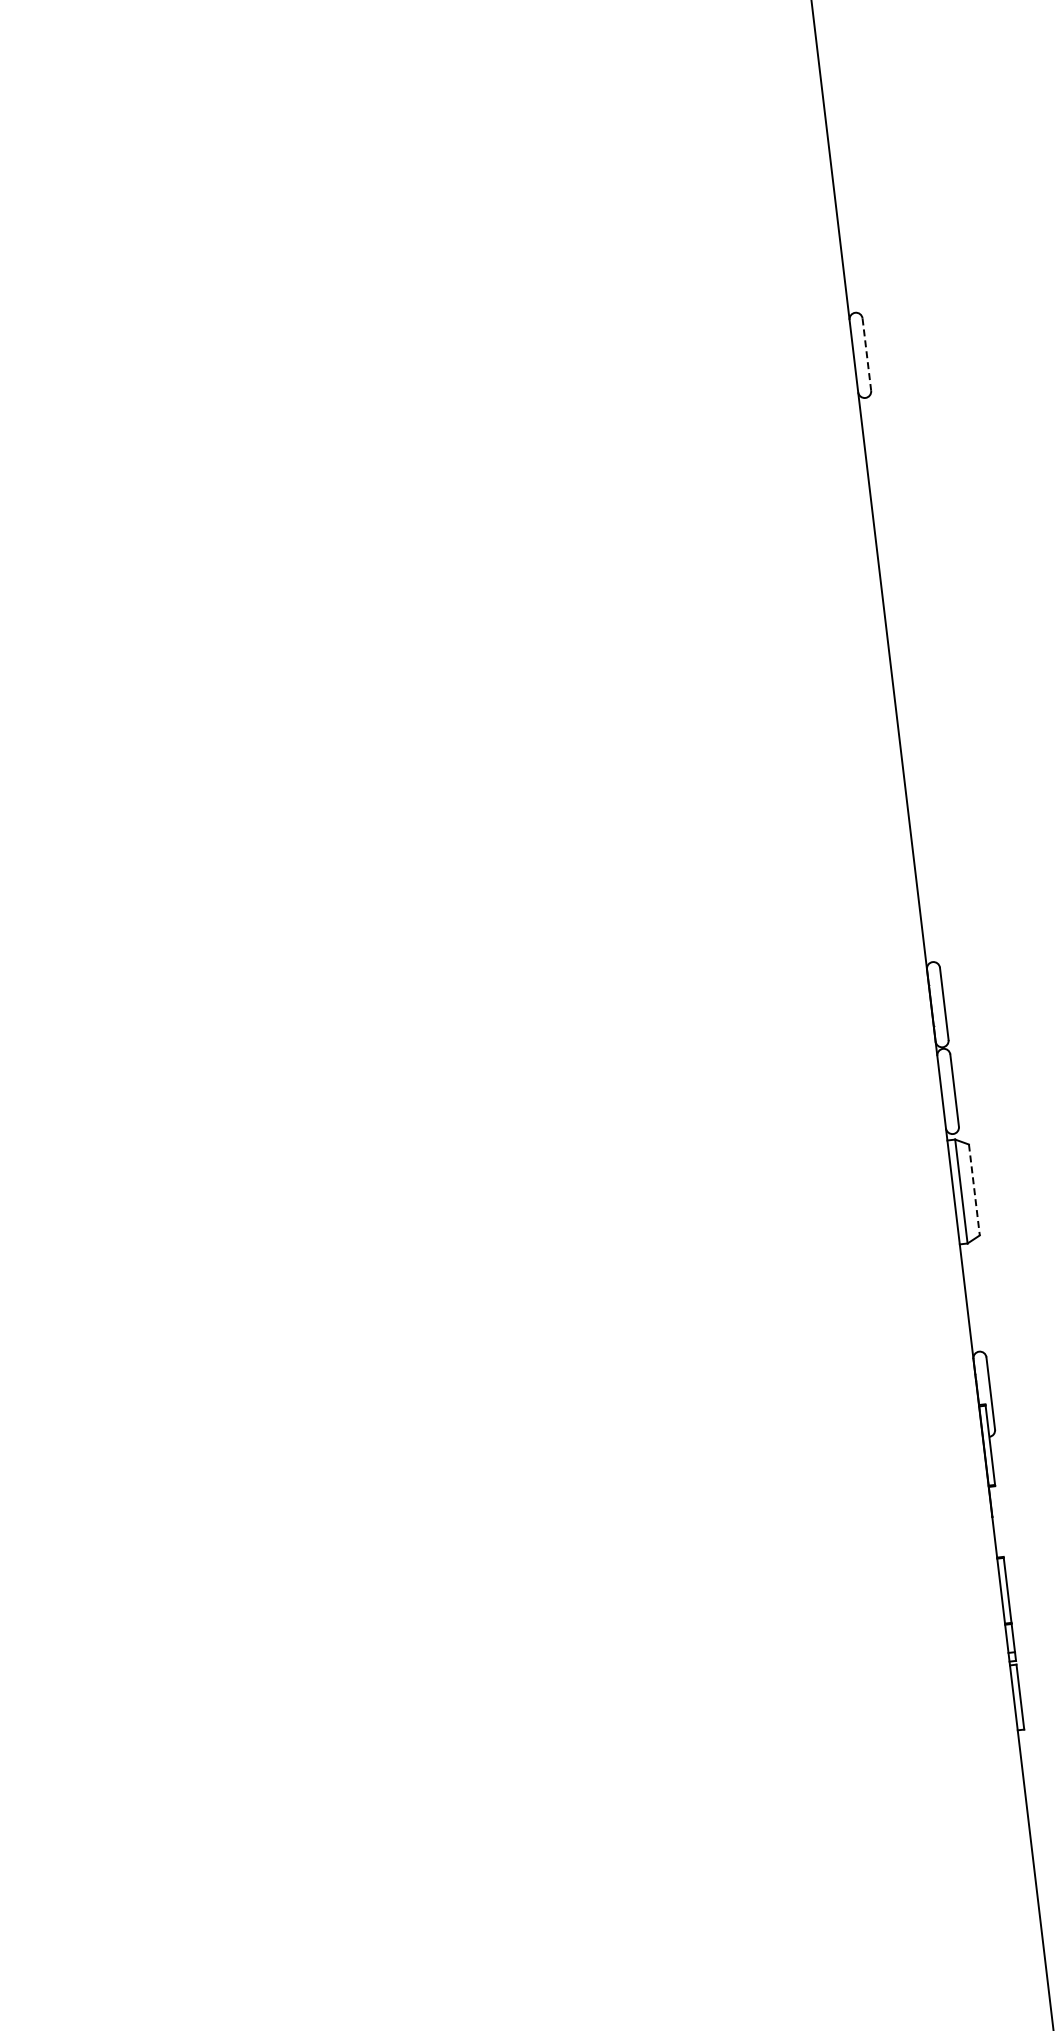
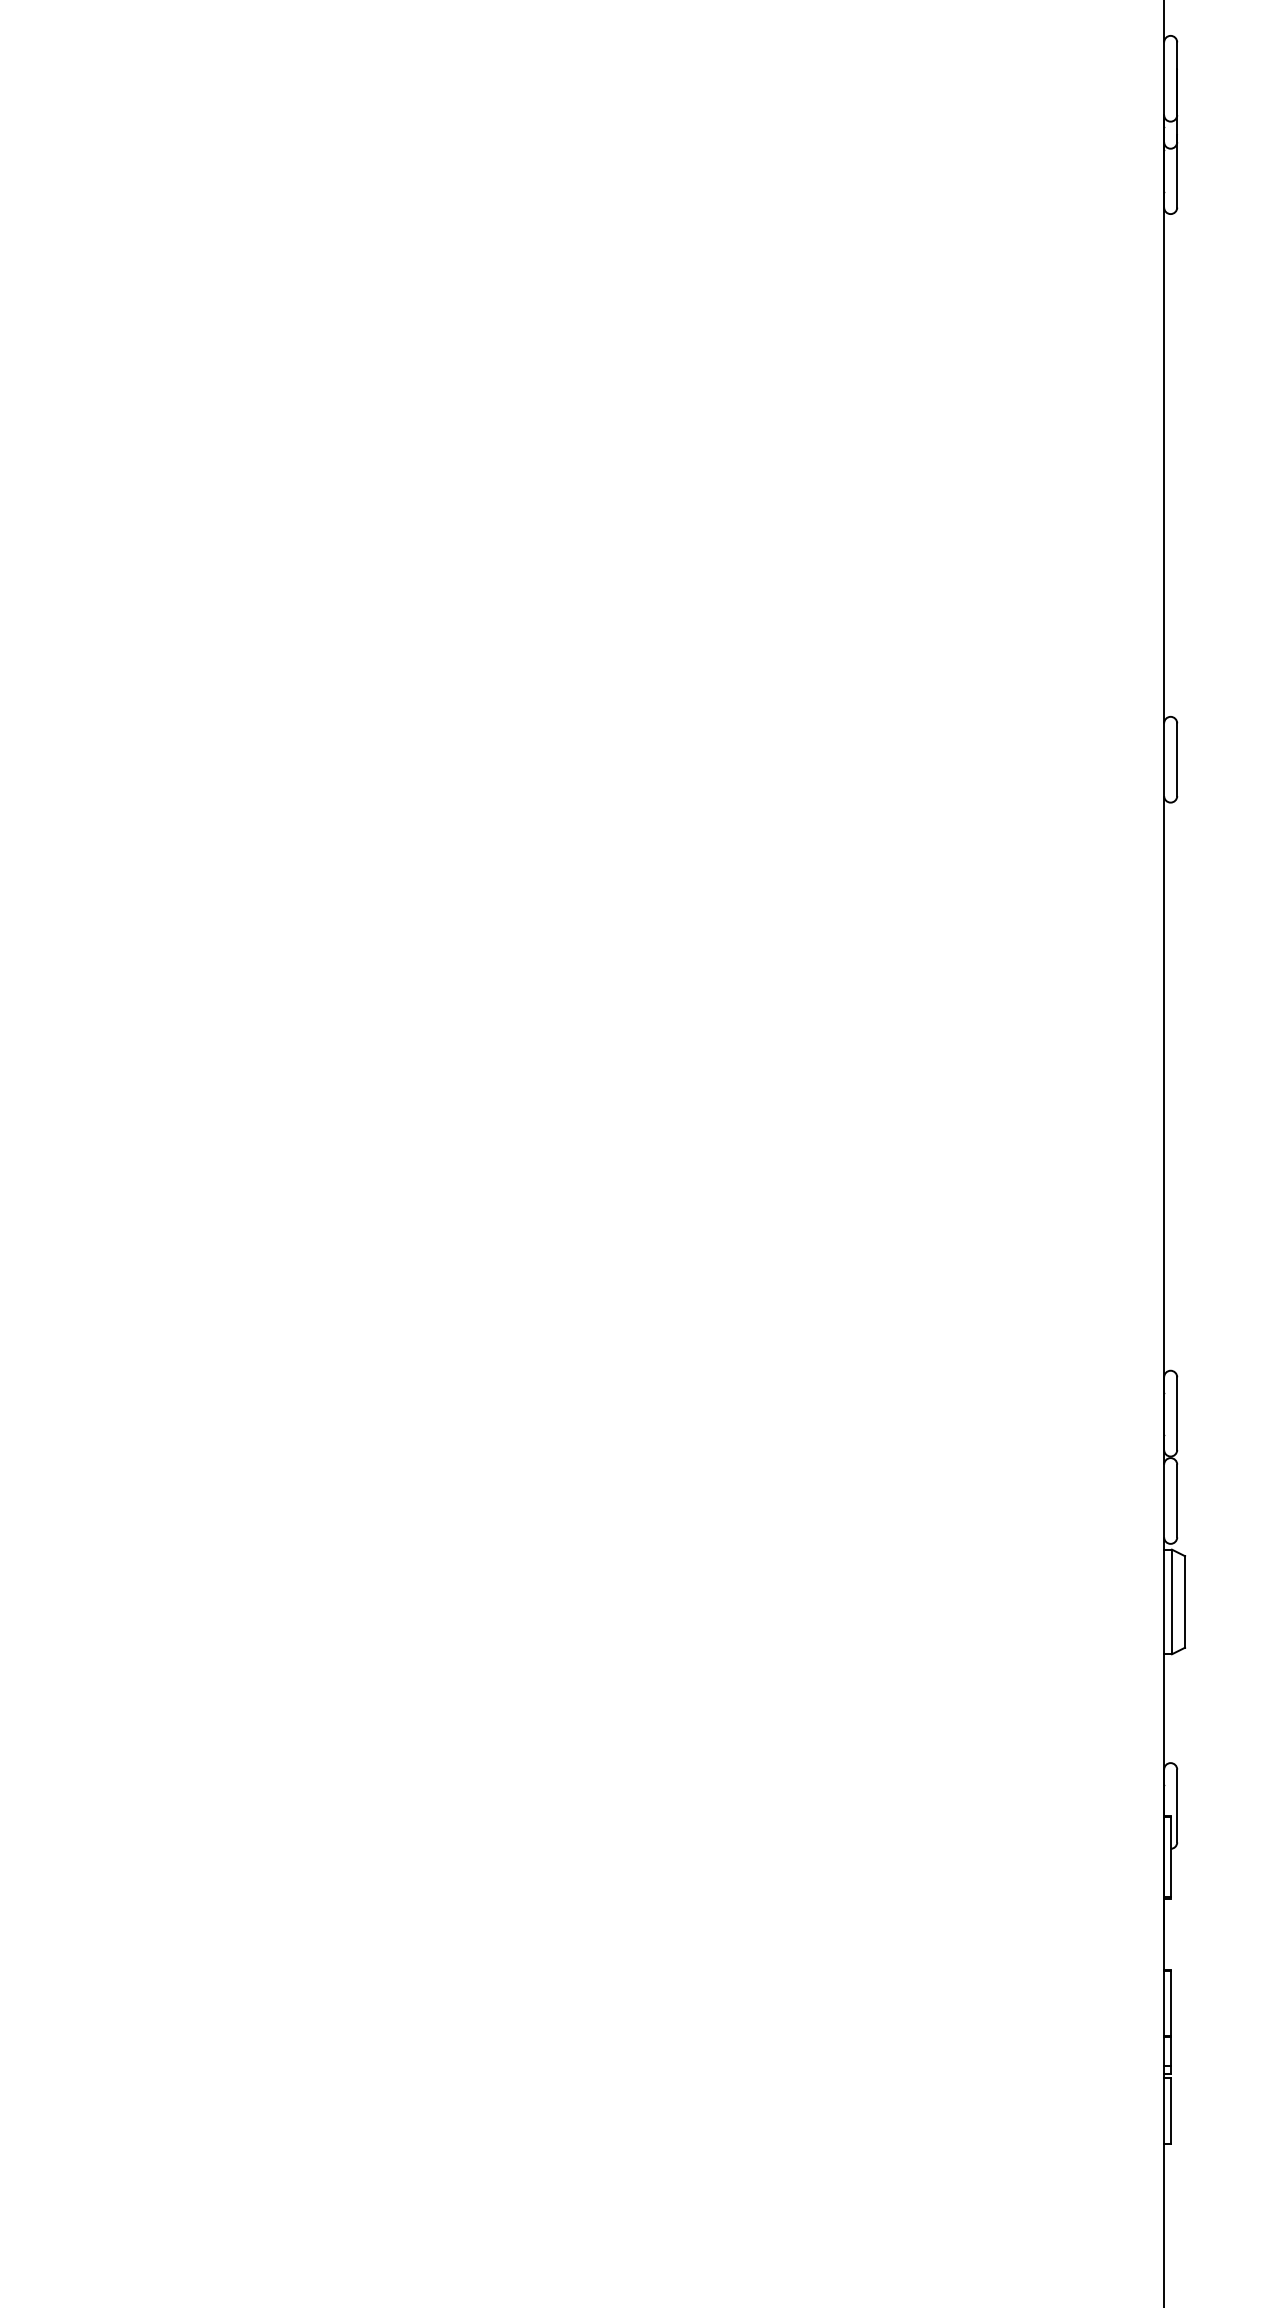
line: (867, 355) -> (1177, 760), dashed -> solid
line: (974, 1189) -> (1185, 1601), dashed -> solid

